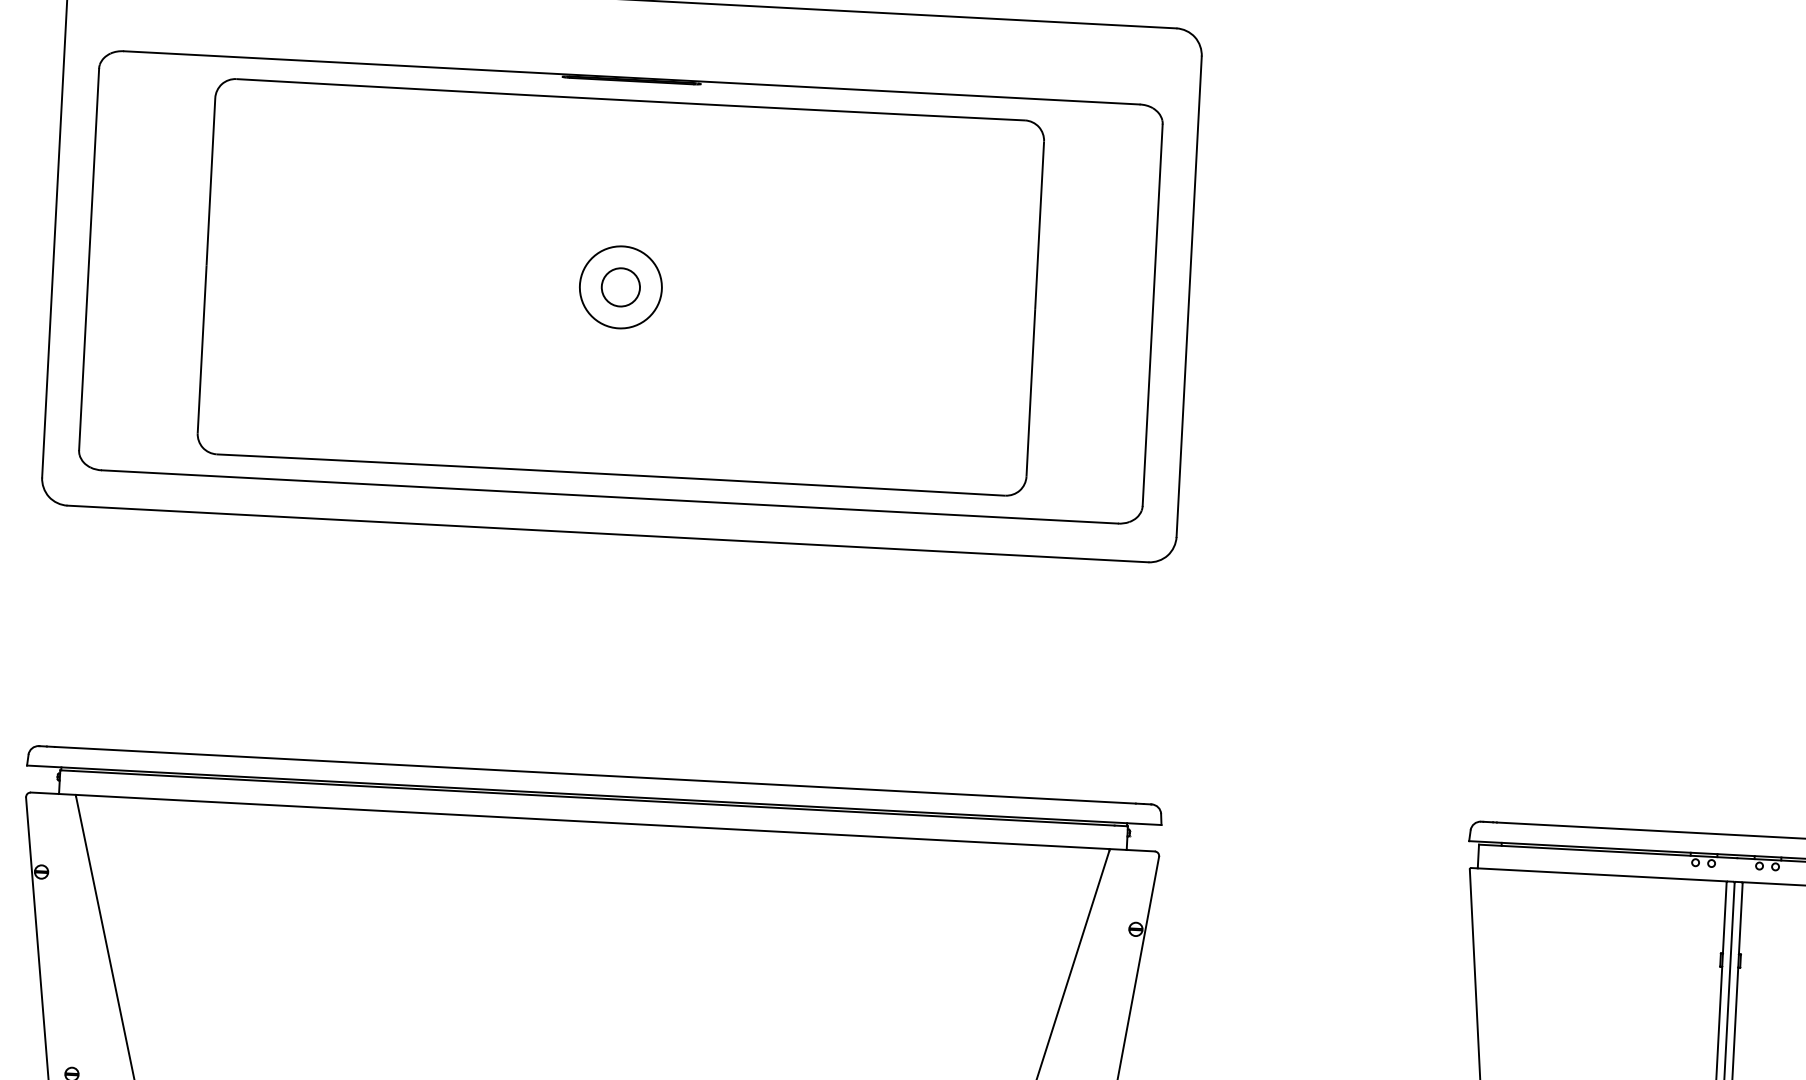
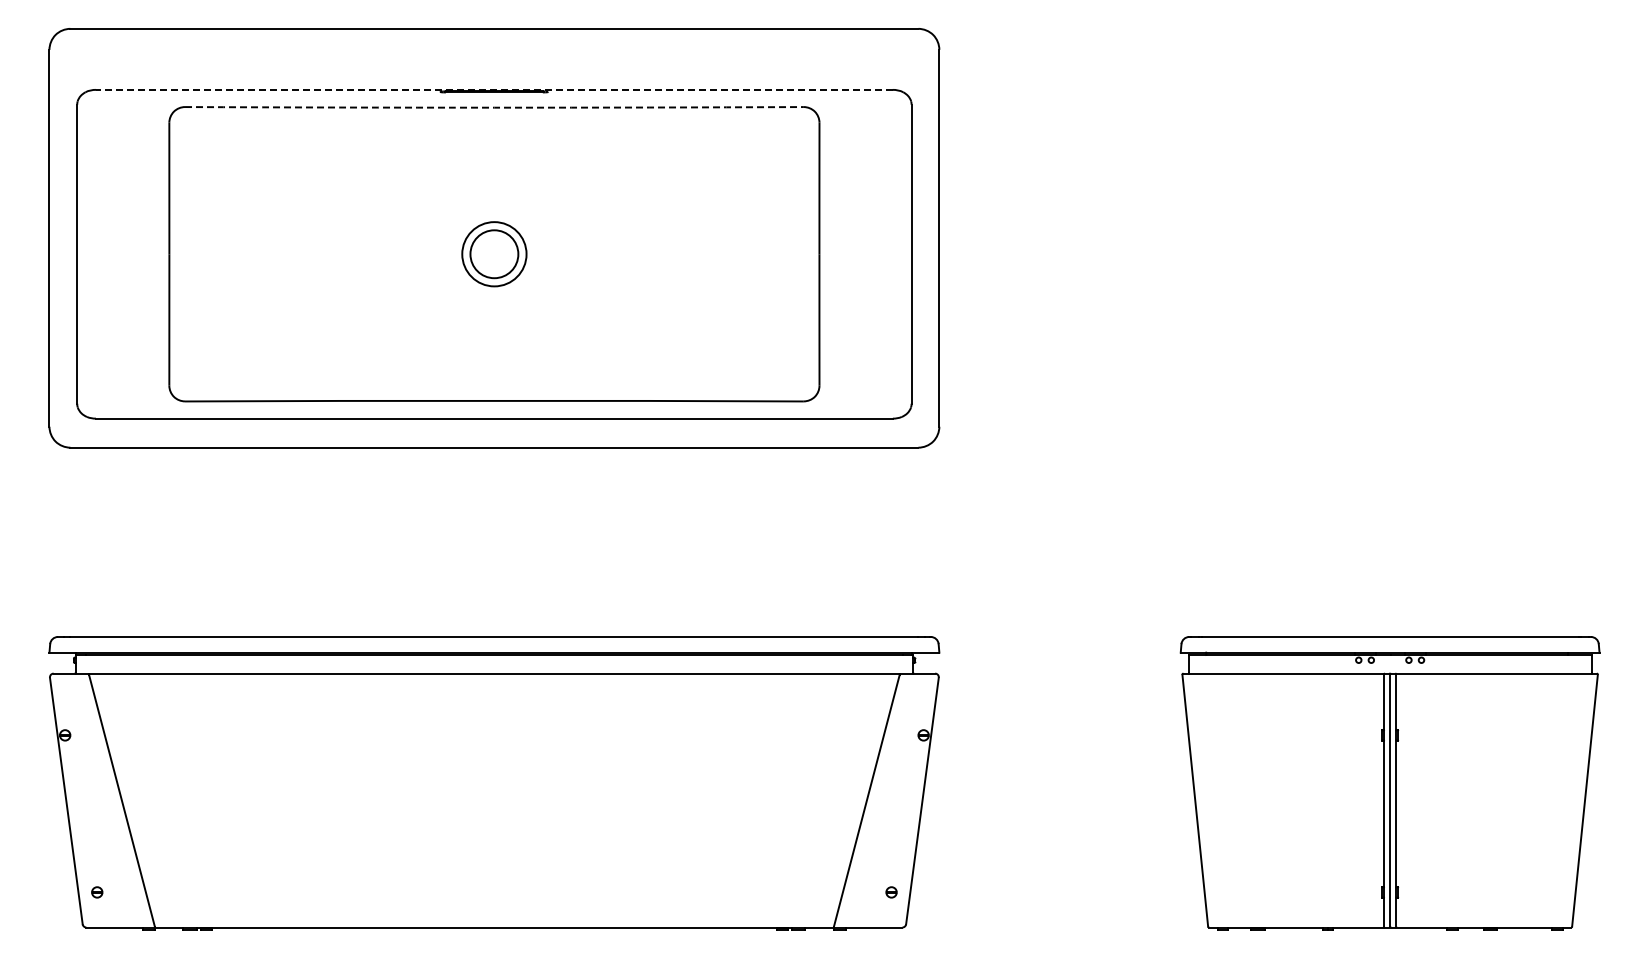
line: (630, 77) -> (493, 89), solid -> dashed
arc: (630, 100) -> (494, 107), solid -> dashed
circle: (620, 287) -> (494, 254), size x1.6

